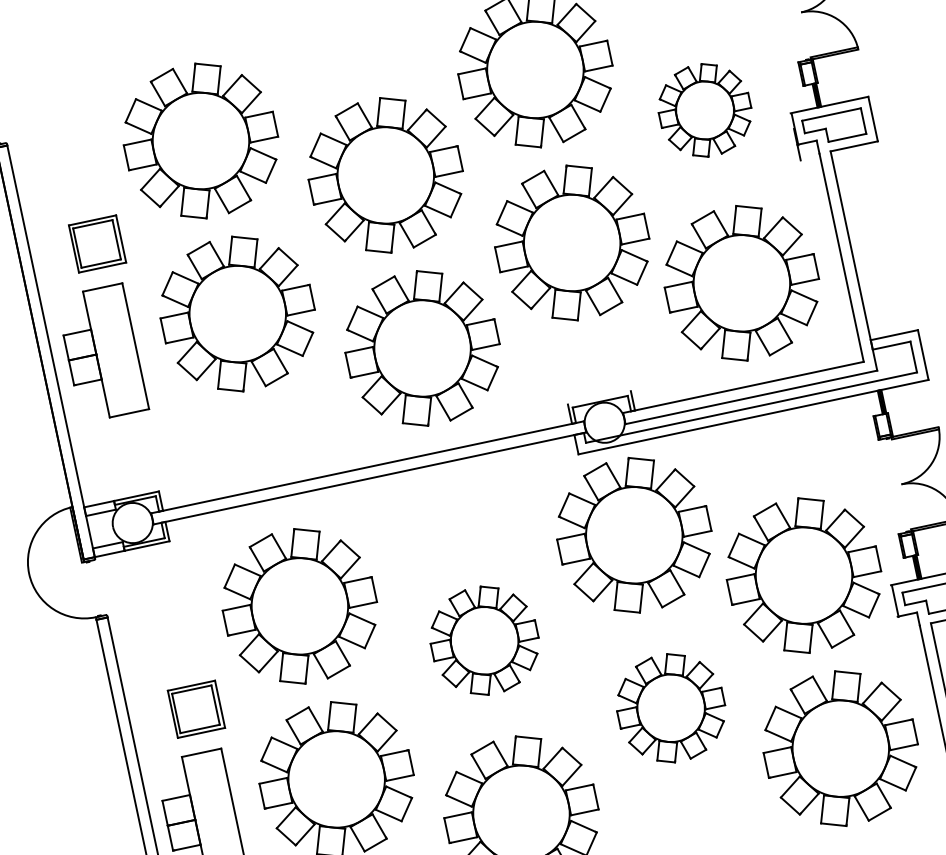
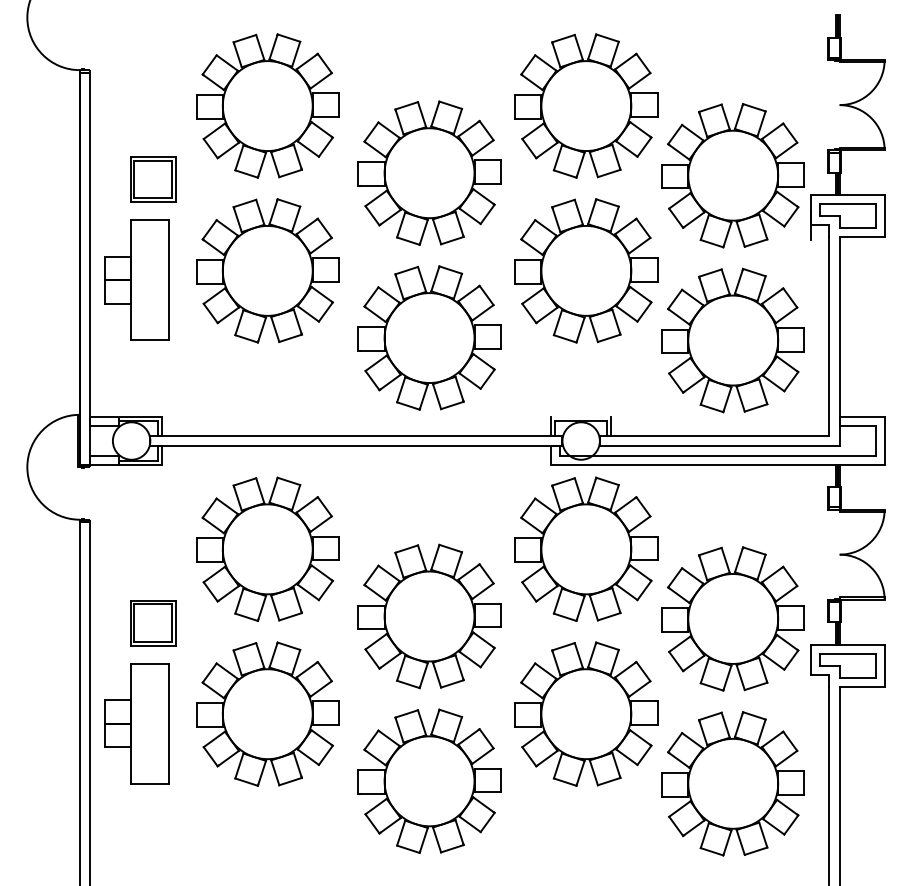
part: (704, 110) -> (732, 175), size x1.67
part: (484, 640) -> (429, 616), size x1.43
part: (671, 707) -> (586, 713), size x1.43

